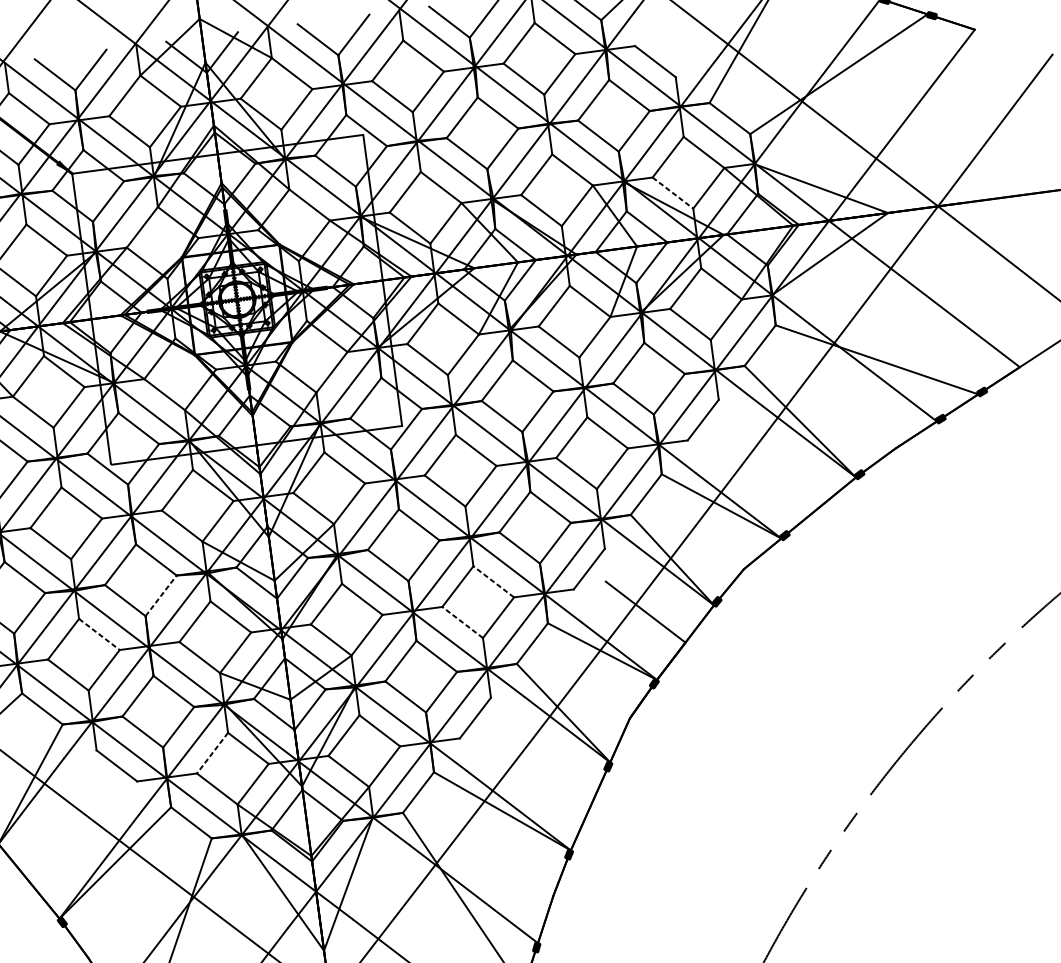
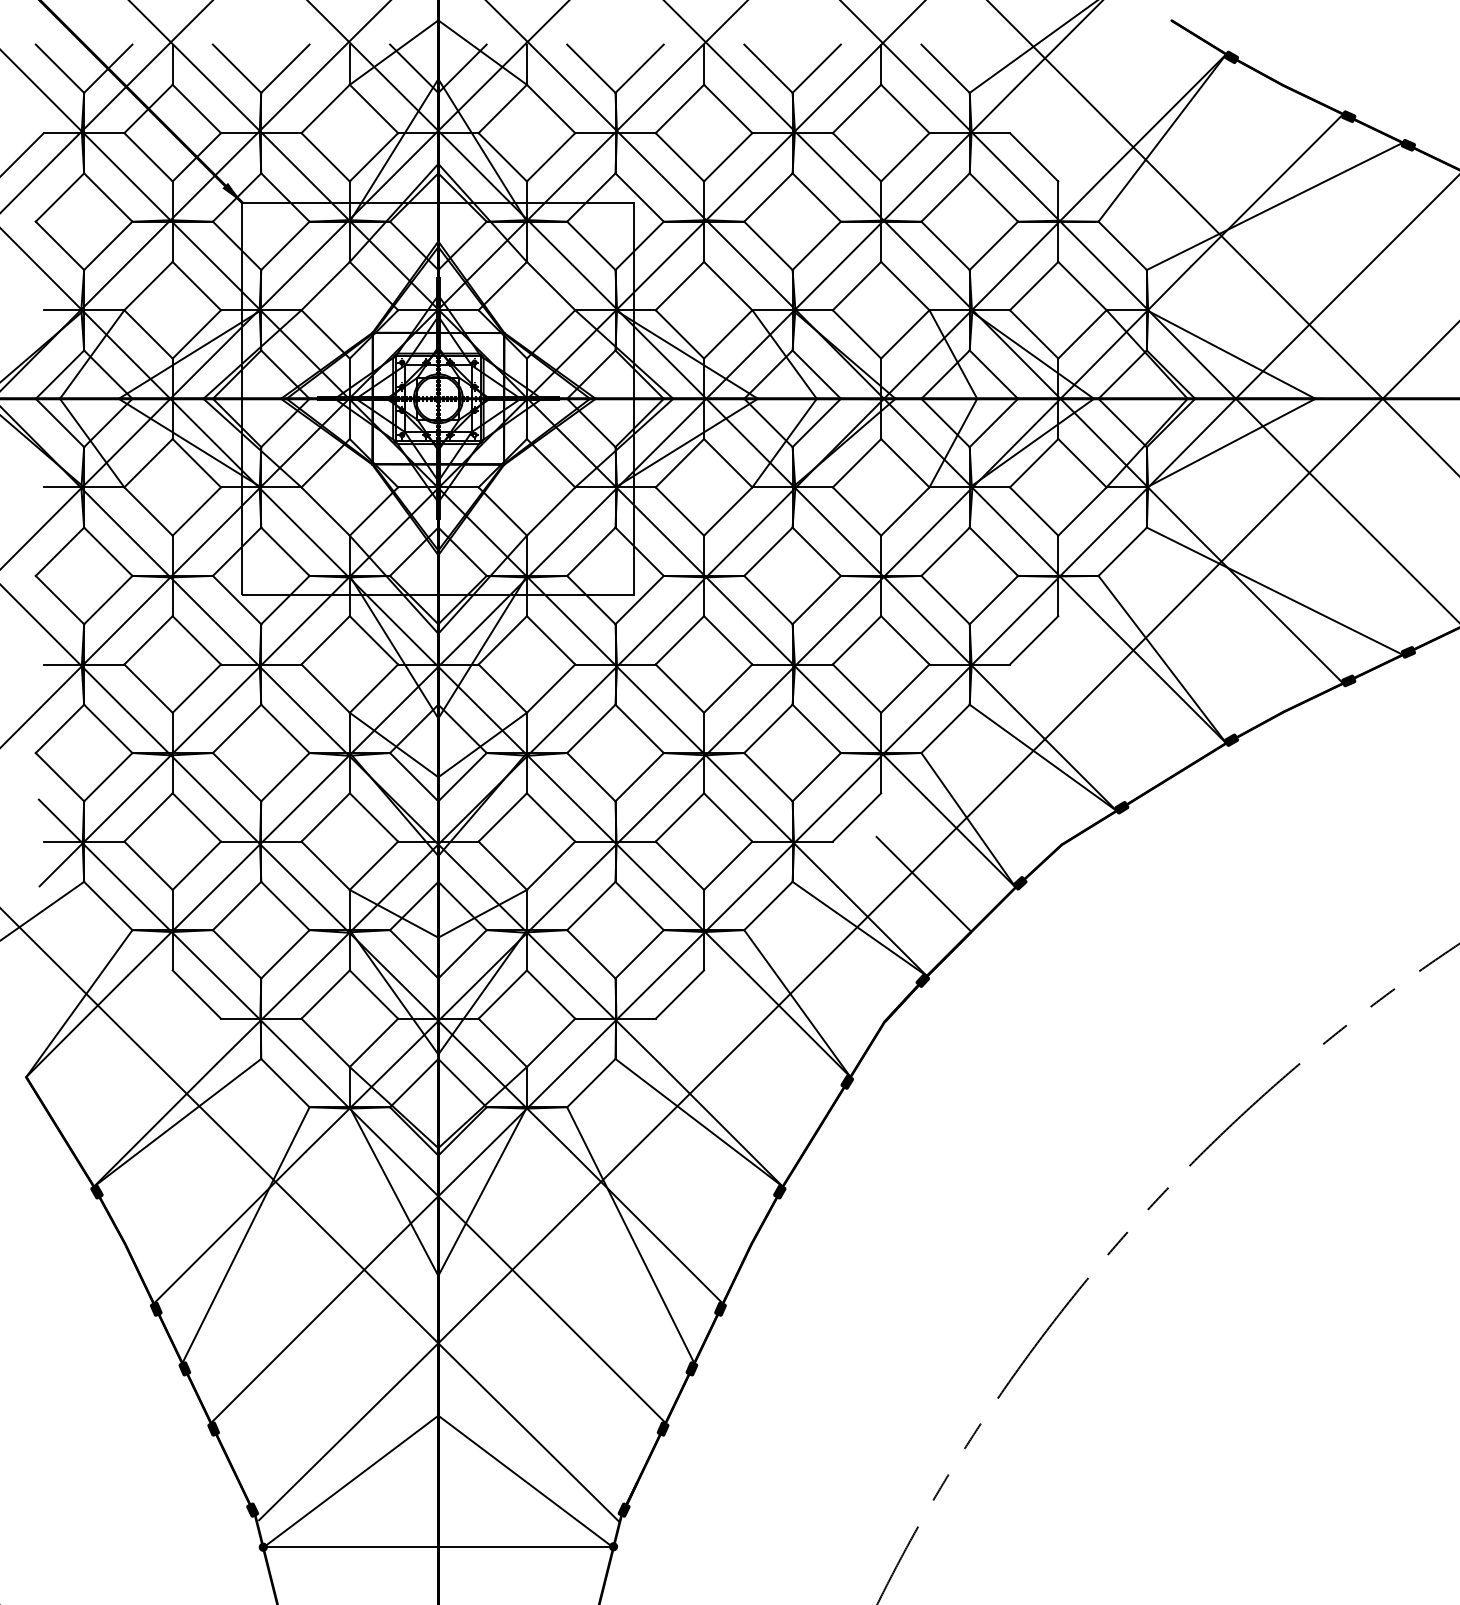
line: (673, 193) -> (1034, 334), dashed -> solid
line: (493, 581) -> (727, 817), dashed -> solid
line: (161, 595) -> (285, 776), dashed -> solid
line: (462, 622) -> (679, 865), dashed -> solid
line: (99, 634) -> (197, 817), dashed -> solid
line: (212, 753) -> (325, 994), dashed -> solid

